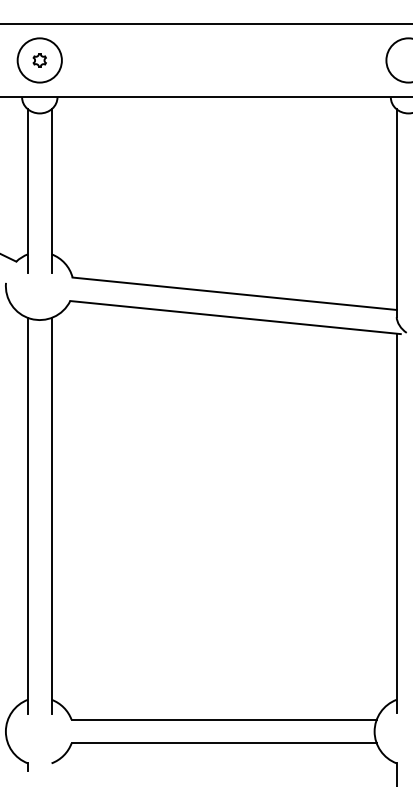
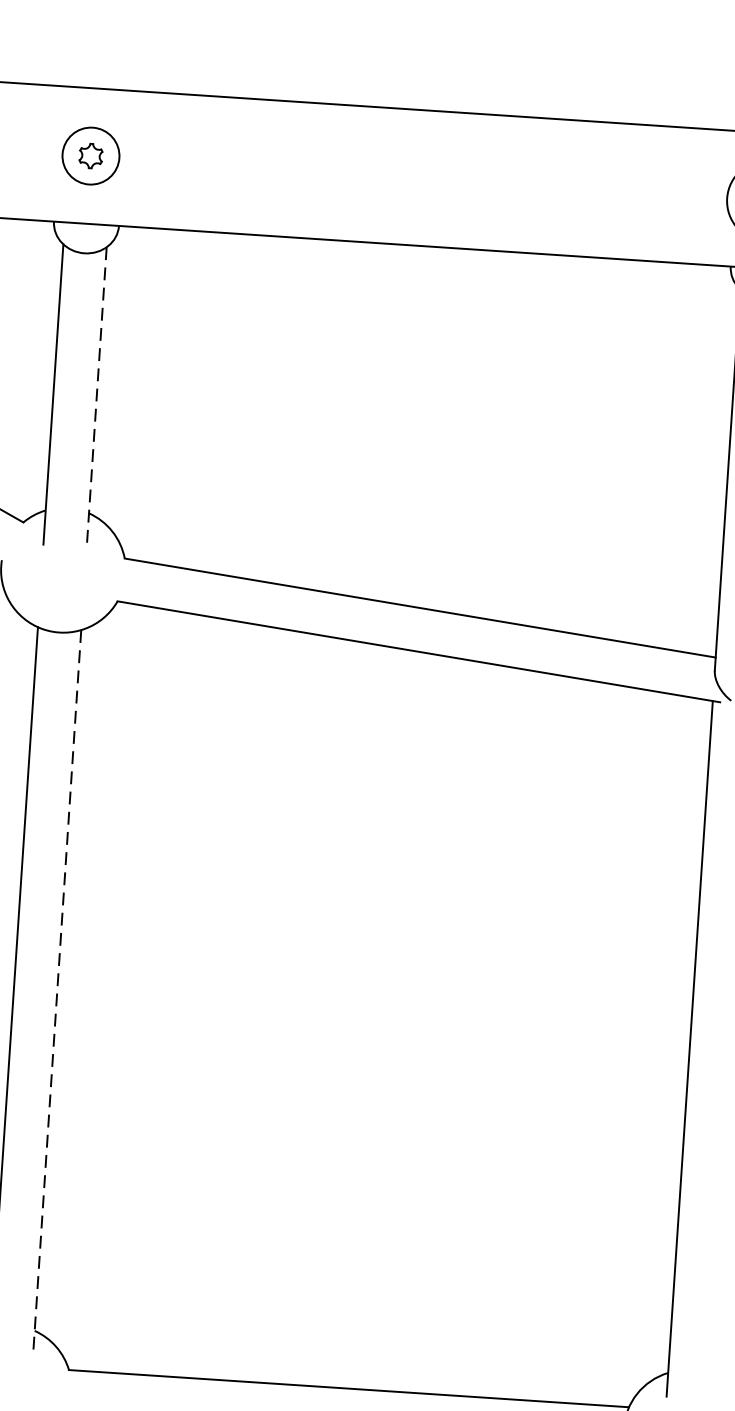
circle: (39, 60) -> (90, 156), size x0.7
line: (51, 191) -> (96, 398), solid -> dashed
line: (51, 515) -> (56, 992), solid -> dashed

